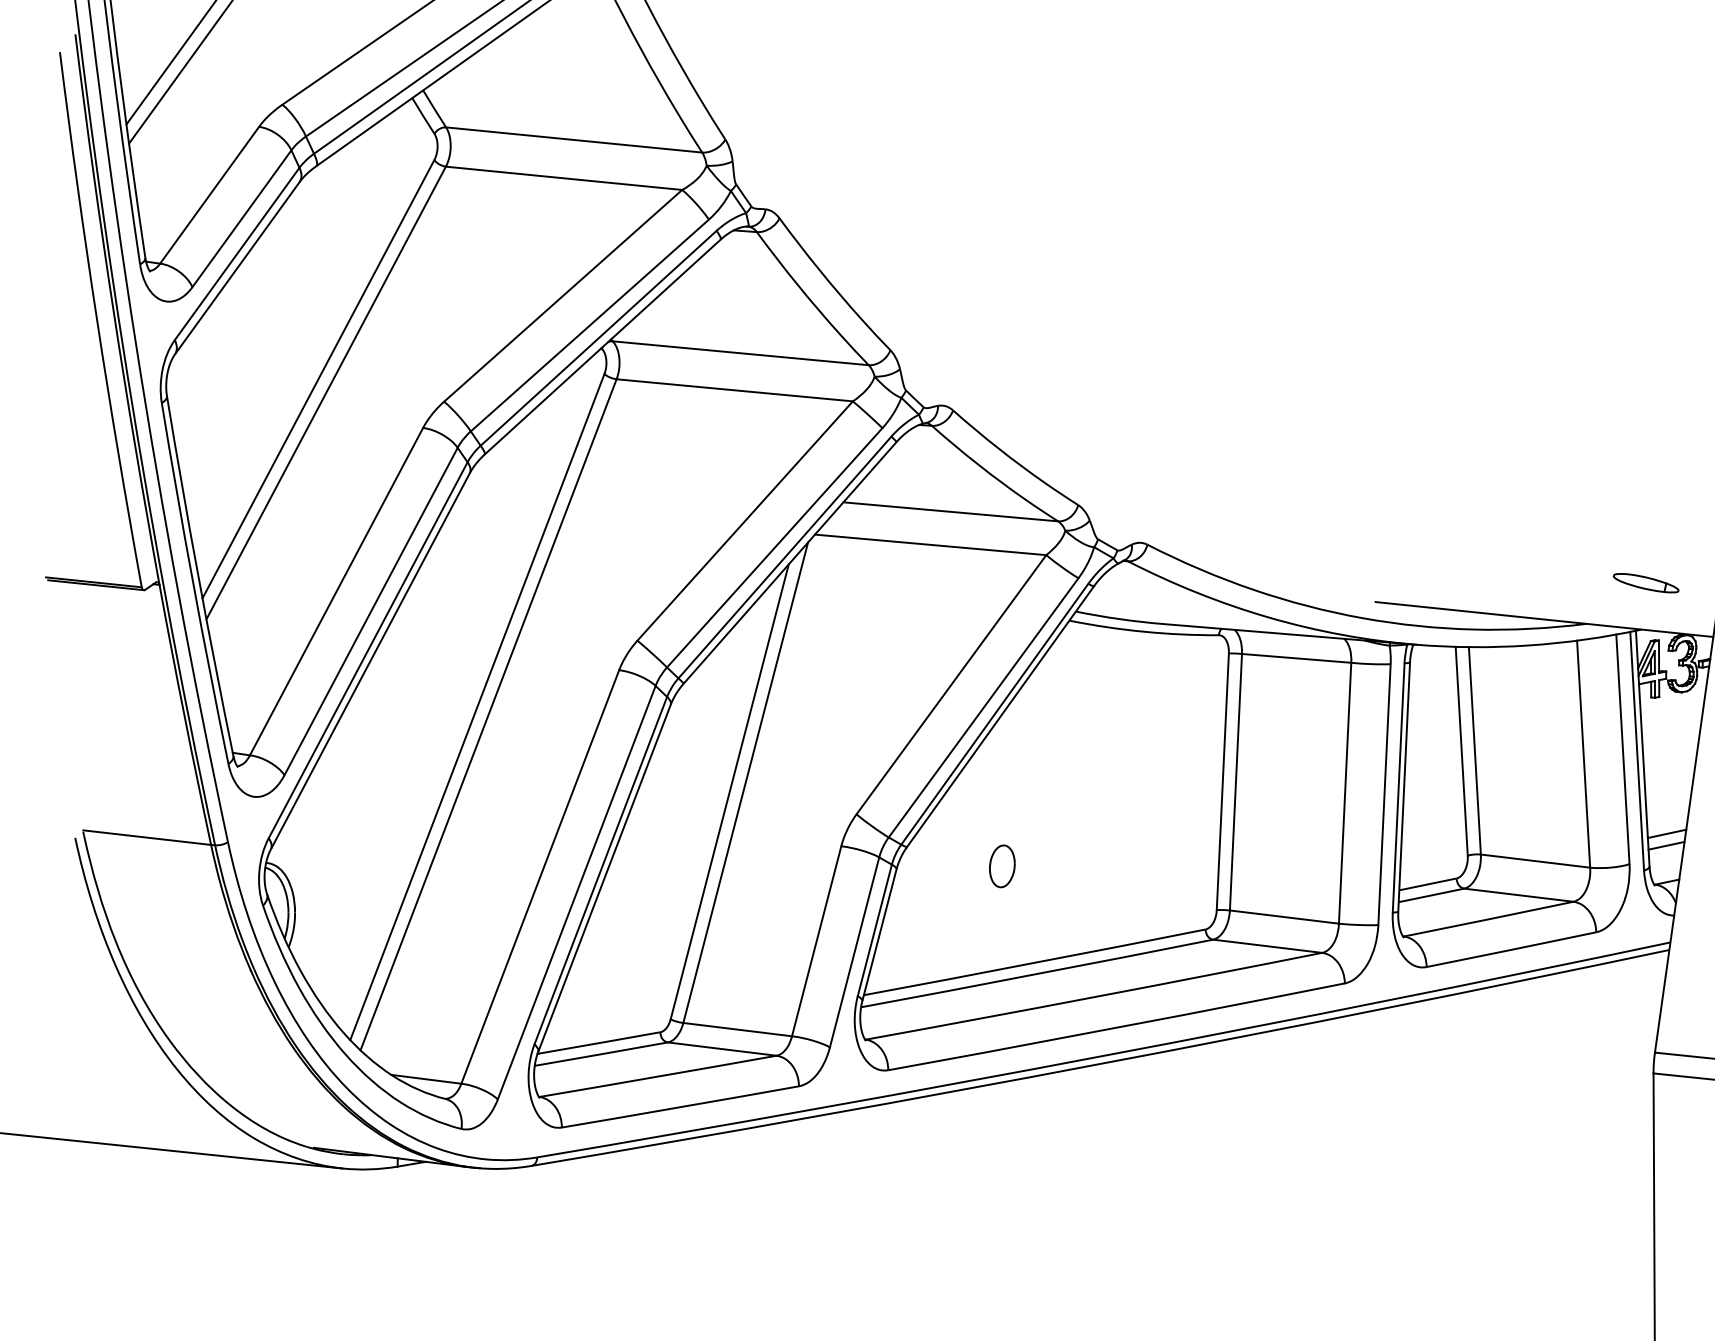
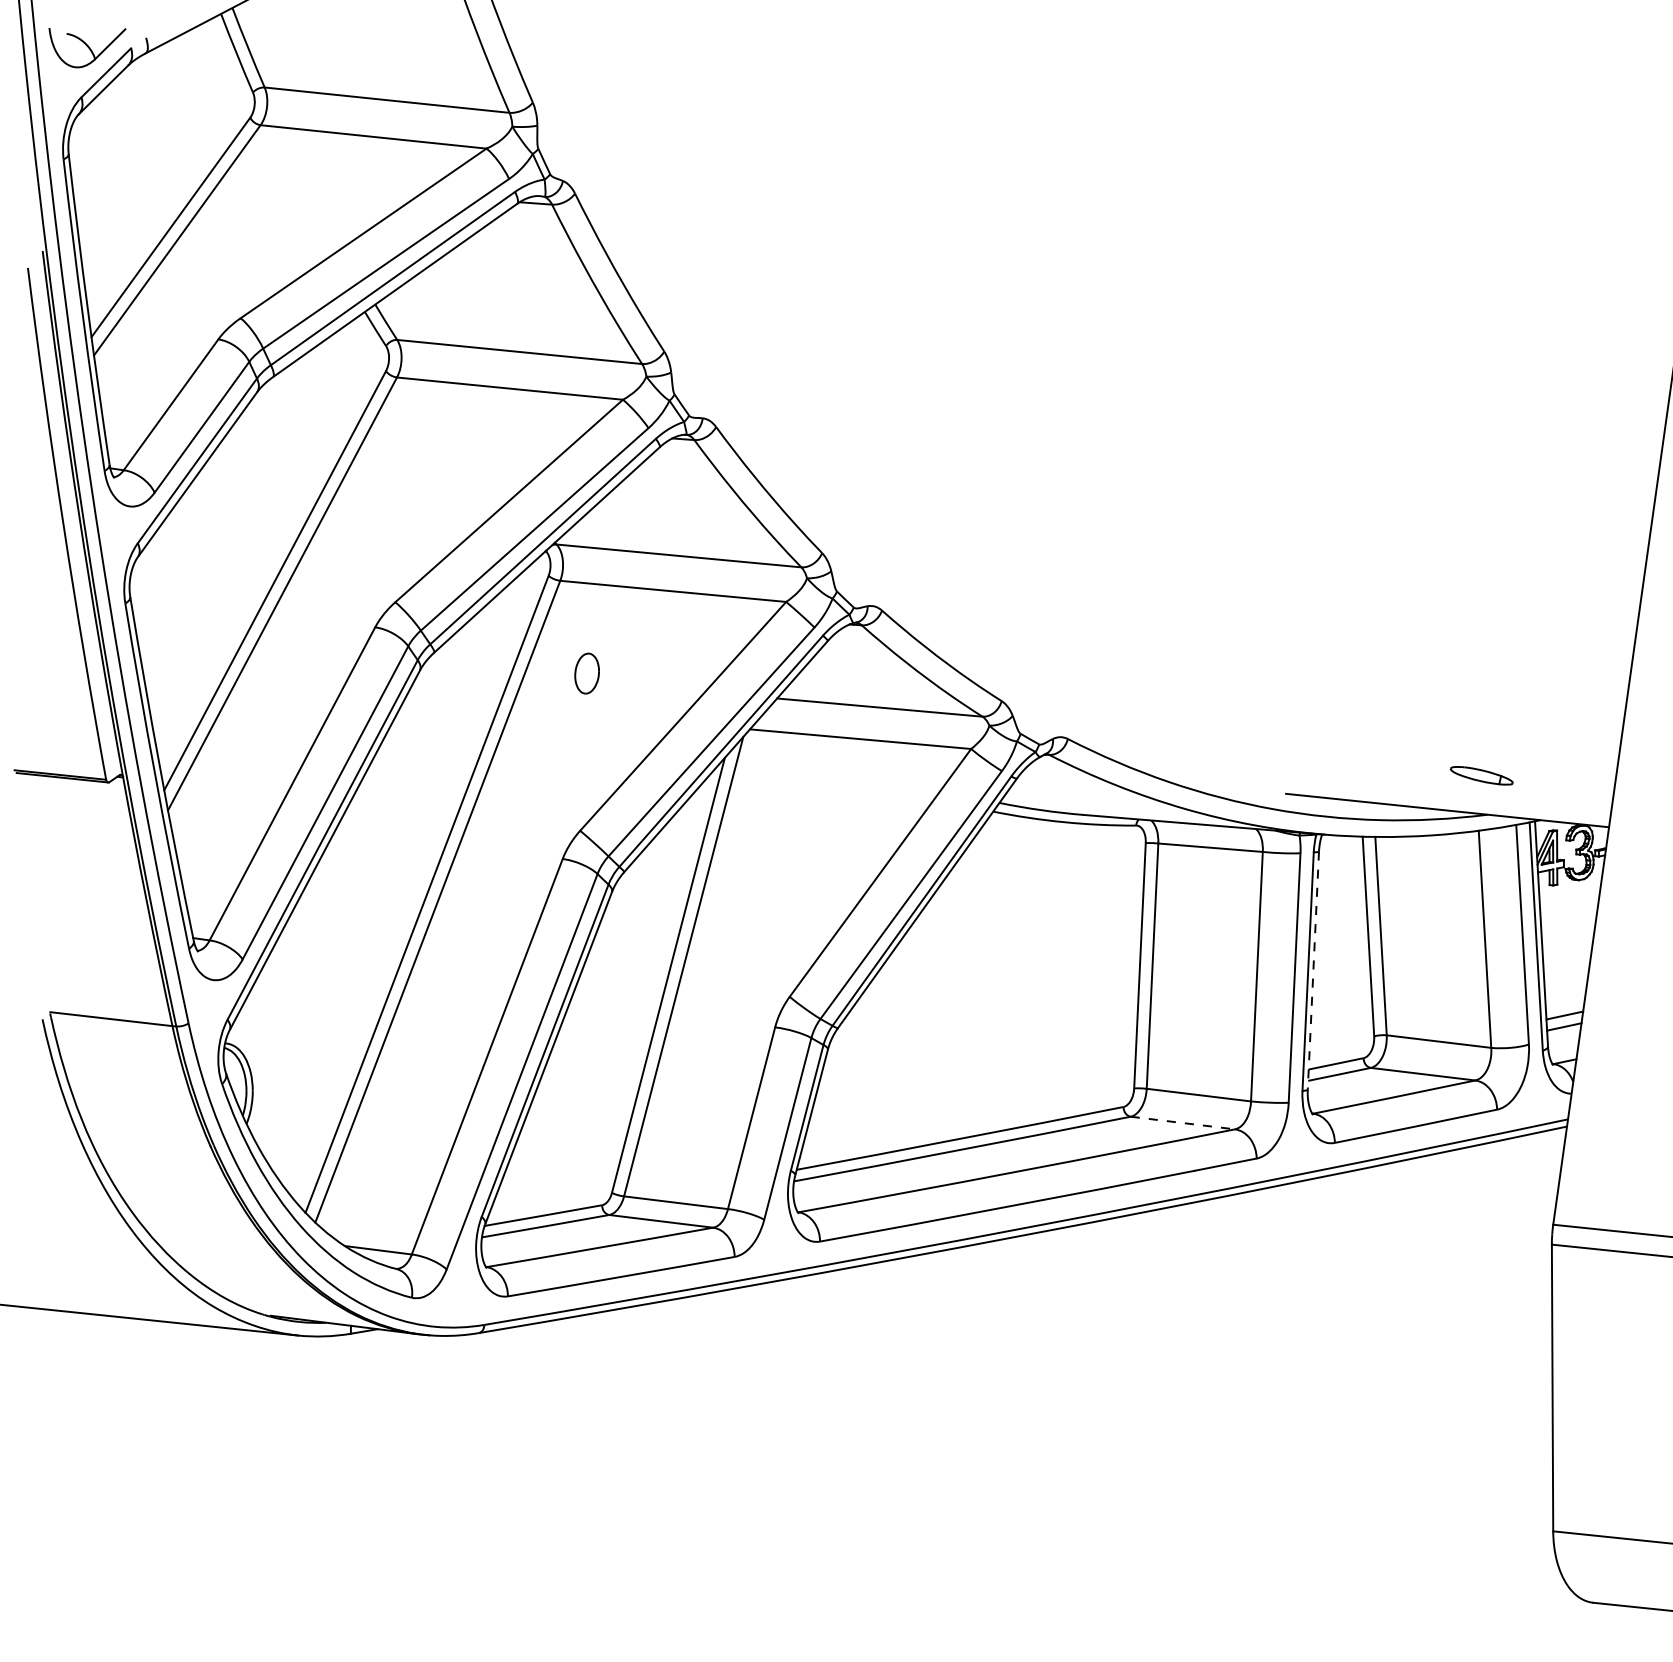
part: (1645, 582) -> (1481, 775), moved
line: (1404, 787) -> (1313, 971), solid -> dashed
part: (1001, 866) -> (586, 673), moved
line: (1267, 946) -> (1182, 1123), solid -> dashed

